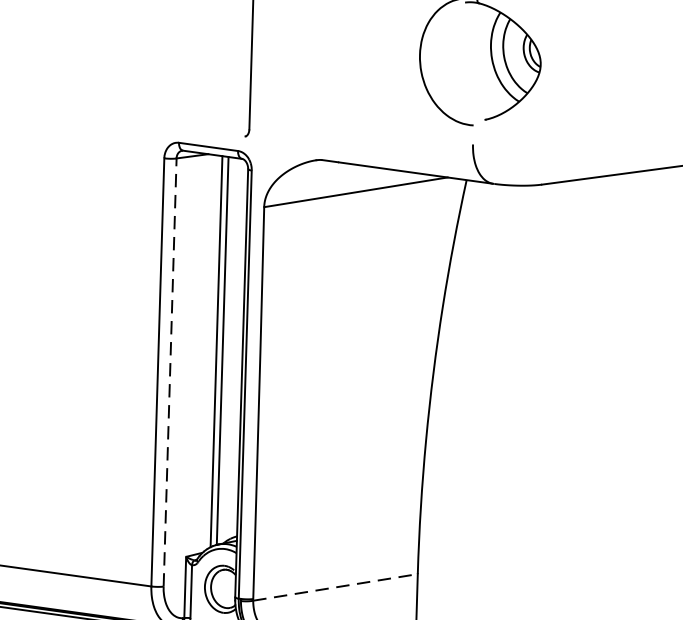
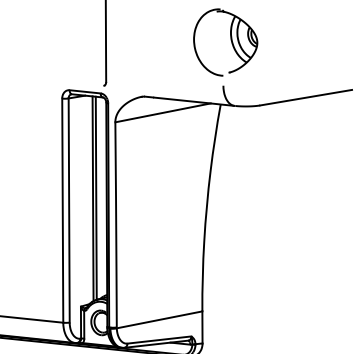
line: (170, 372) -> (69, 210), dashed -> solid
line: (335, 586) -> (159, 319), dashed -> solid

